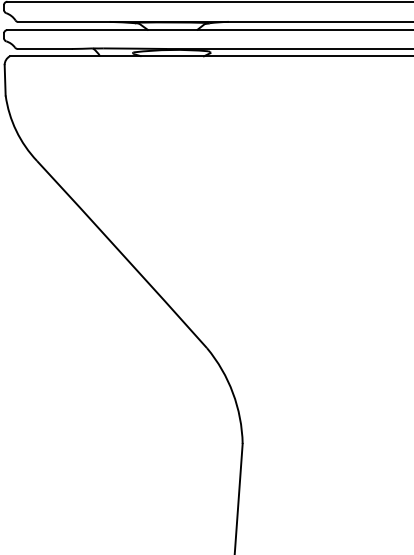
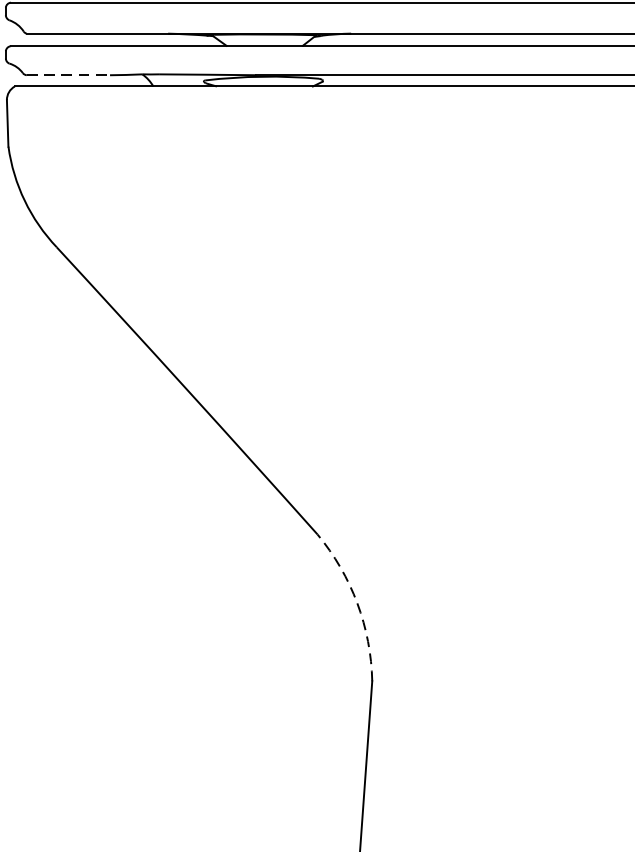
line: (45, 48) -> (69, 74), solid -> dashed
arc: (232, 393) -> (356, 604), solid -> dashed

